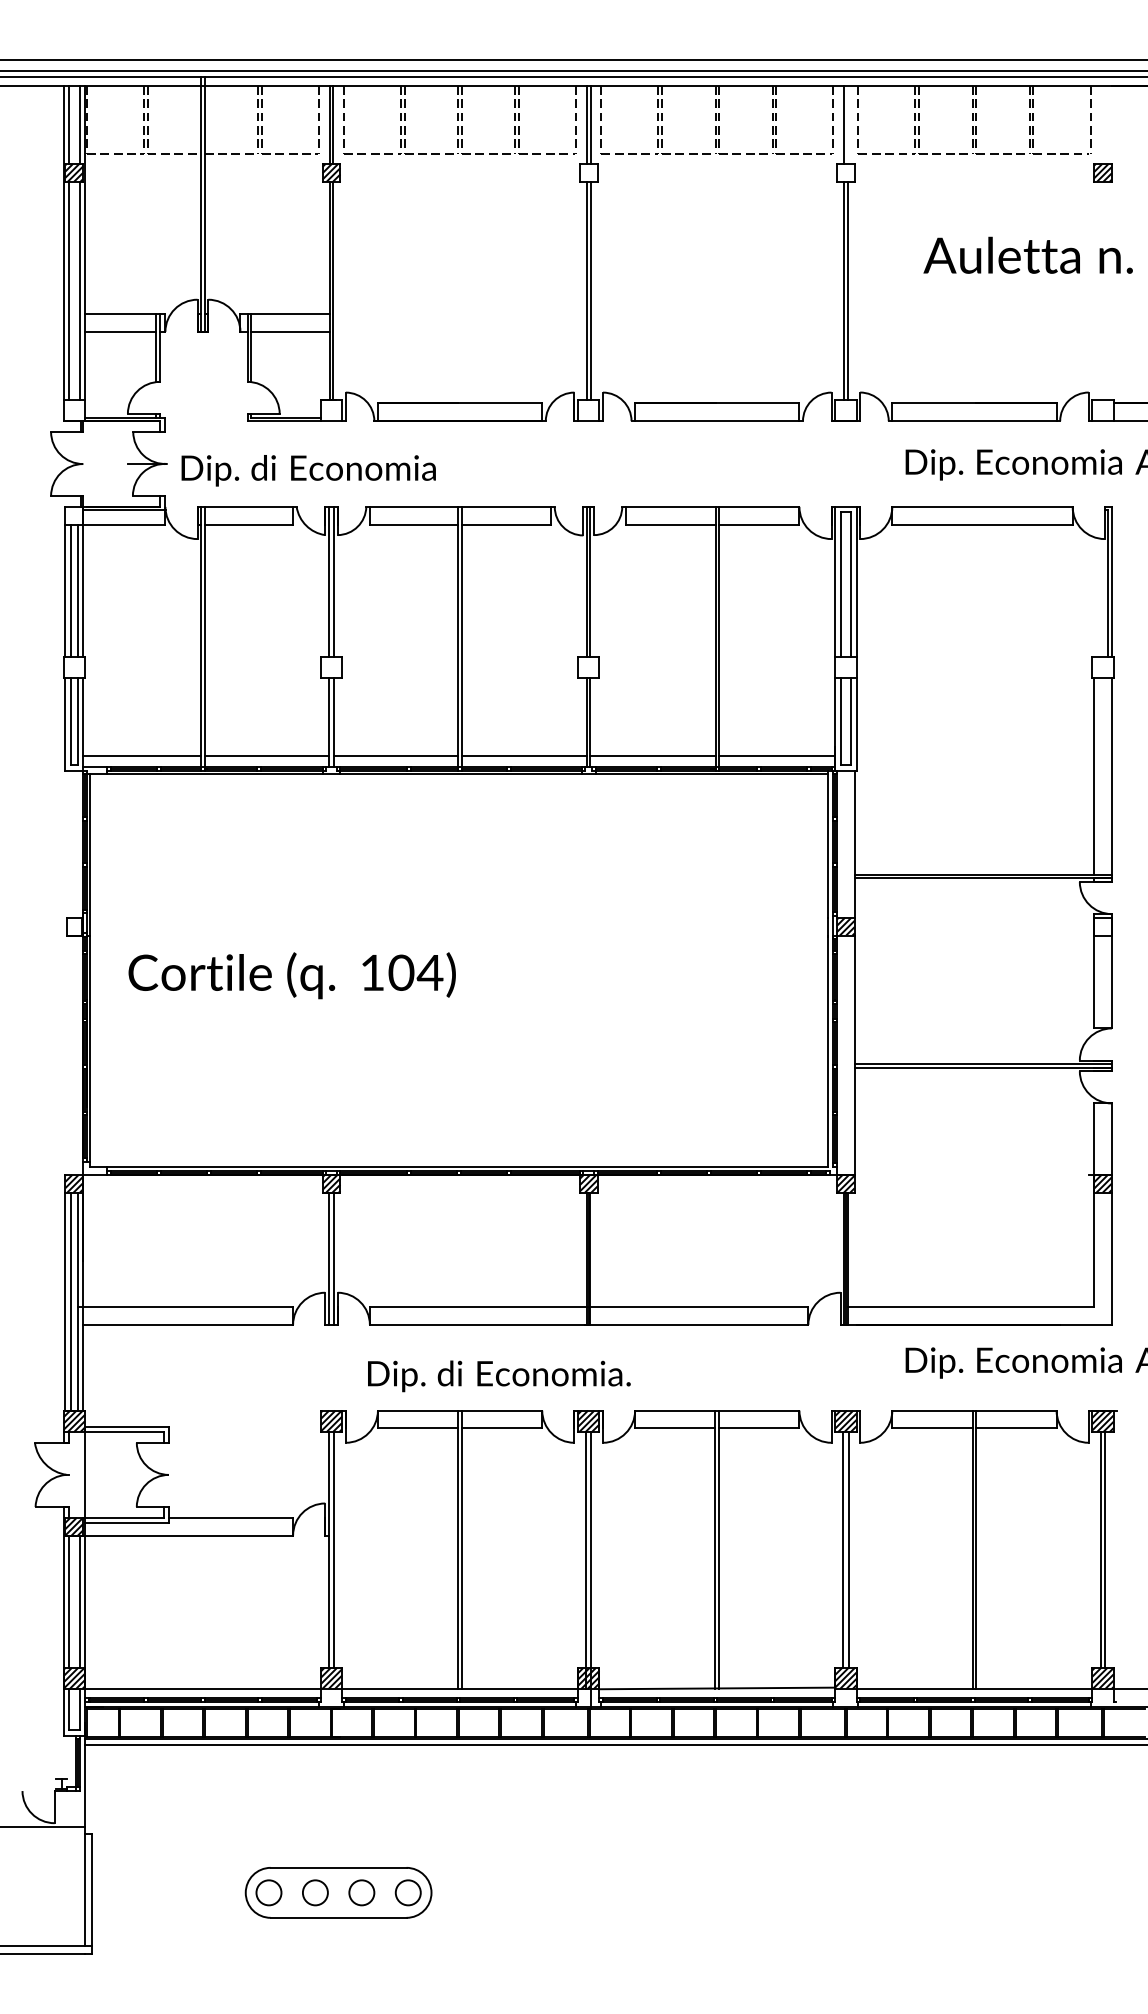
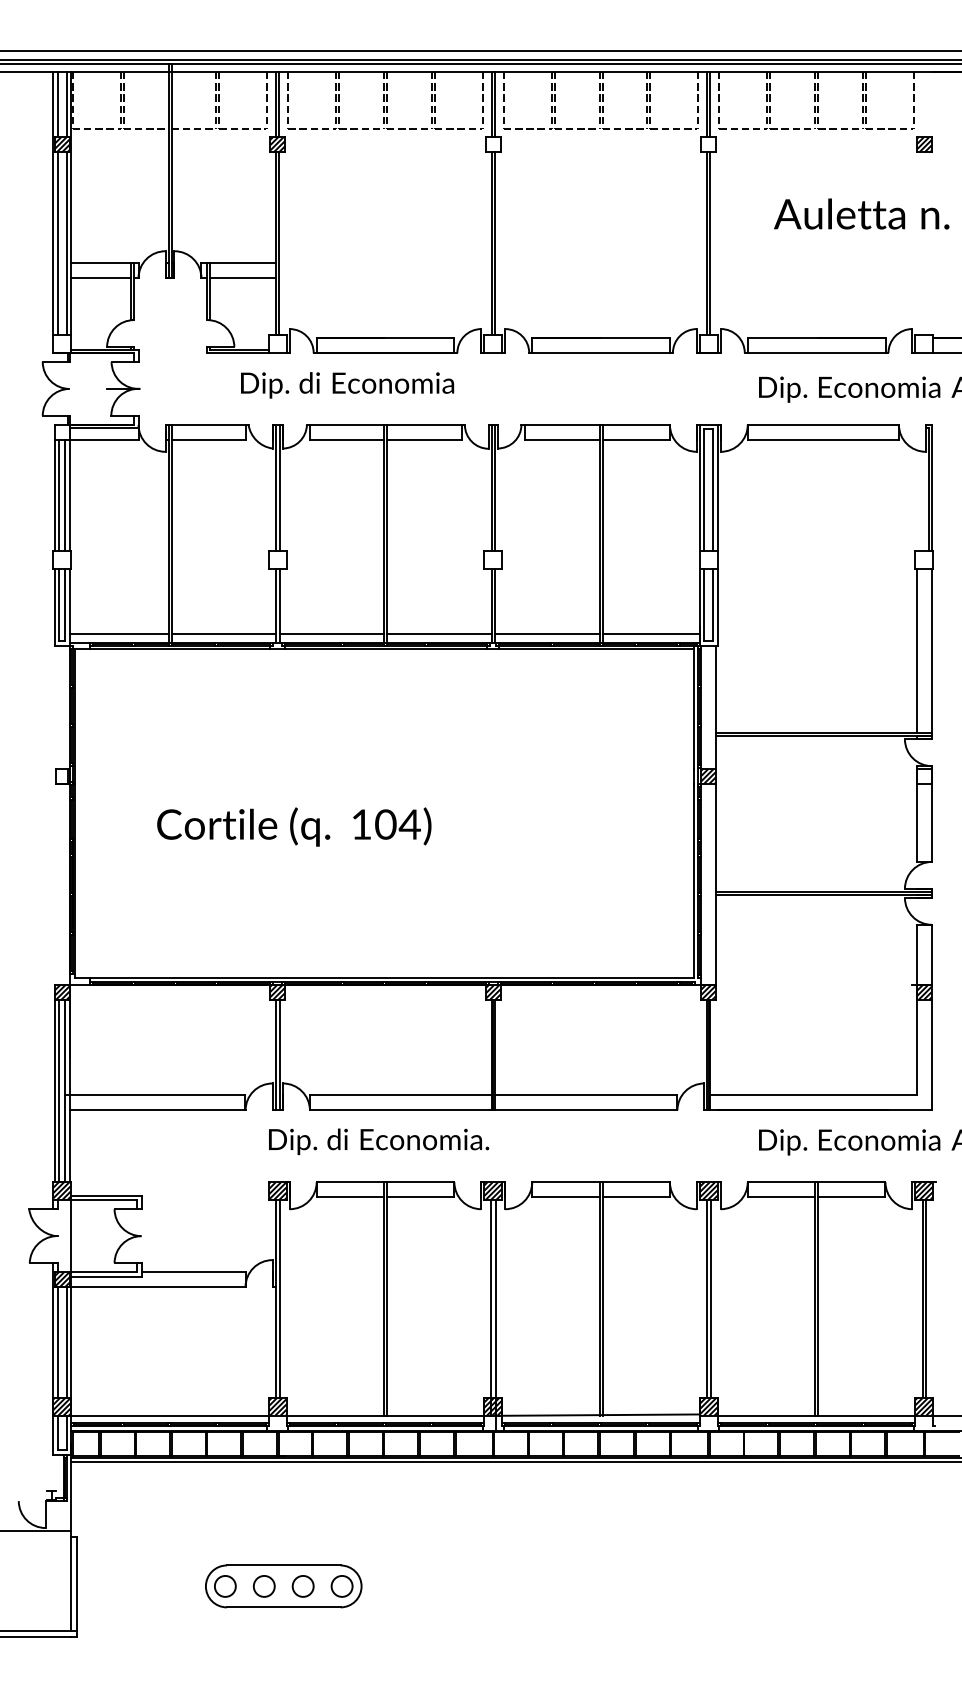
line: (847, 124) -> (710, 104), added
text: (308, 470) -> (347, 385), moved
text: (291, 975) -> (293, 826), moved
text: (499, 1376) -> (379, 1141), moved

